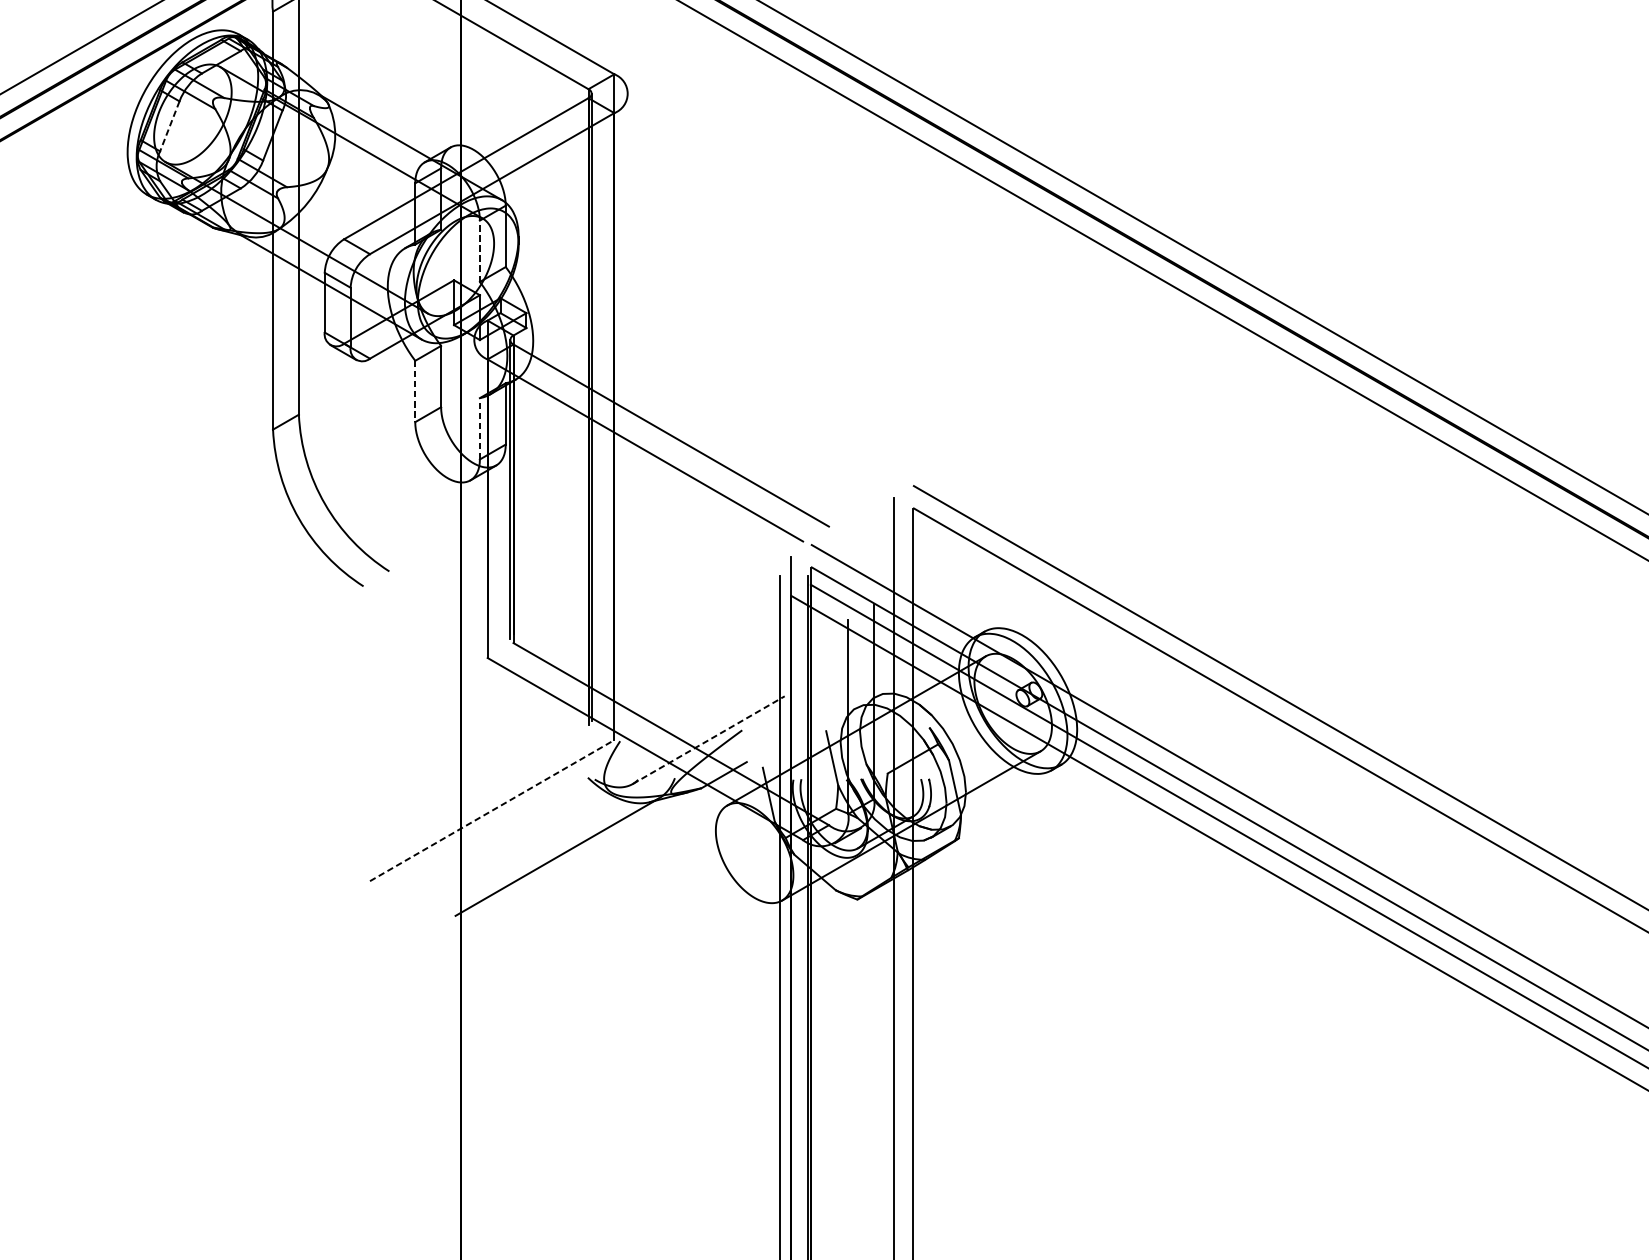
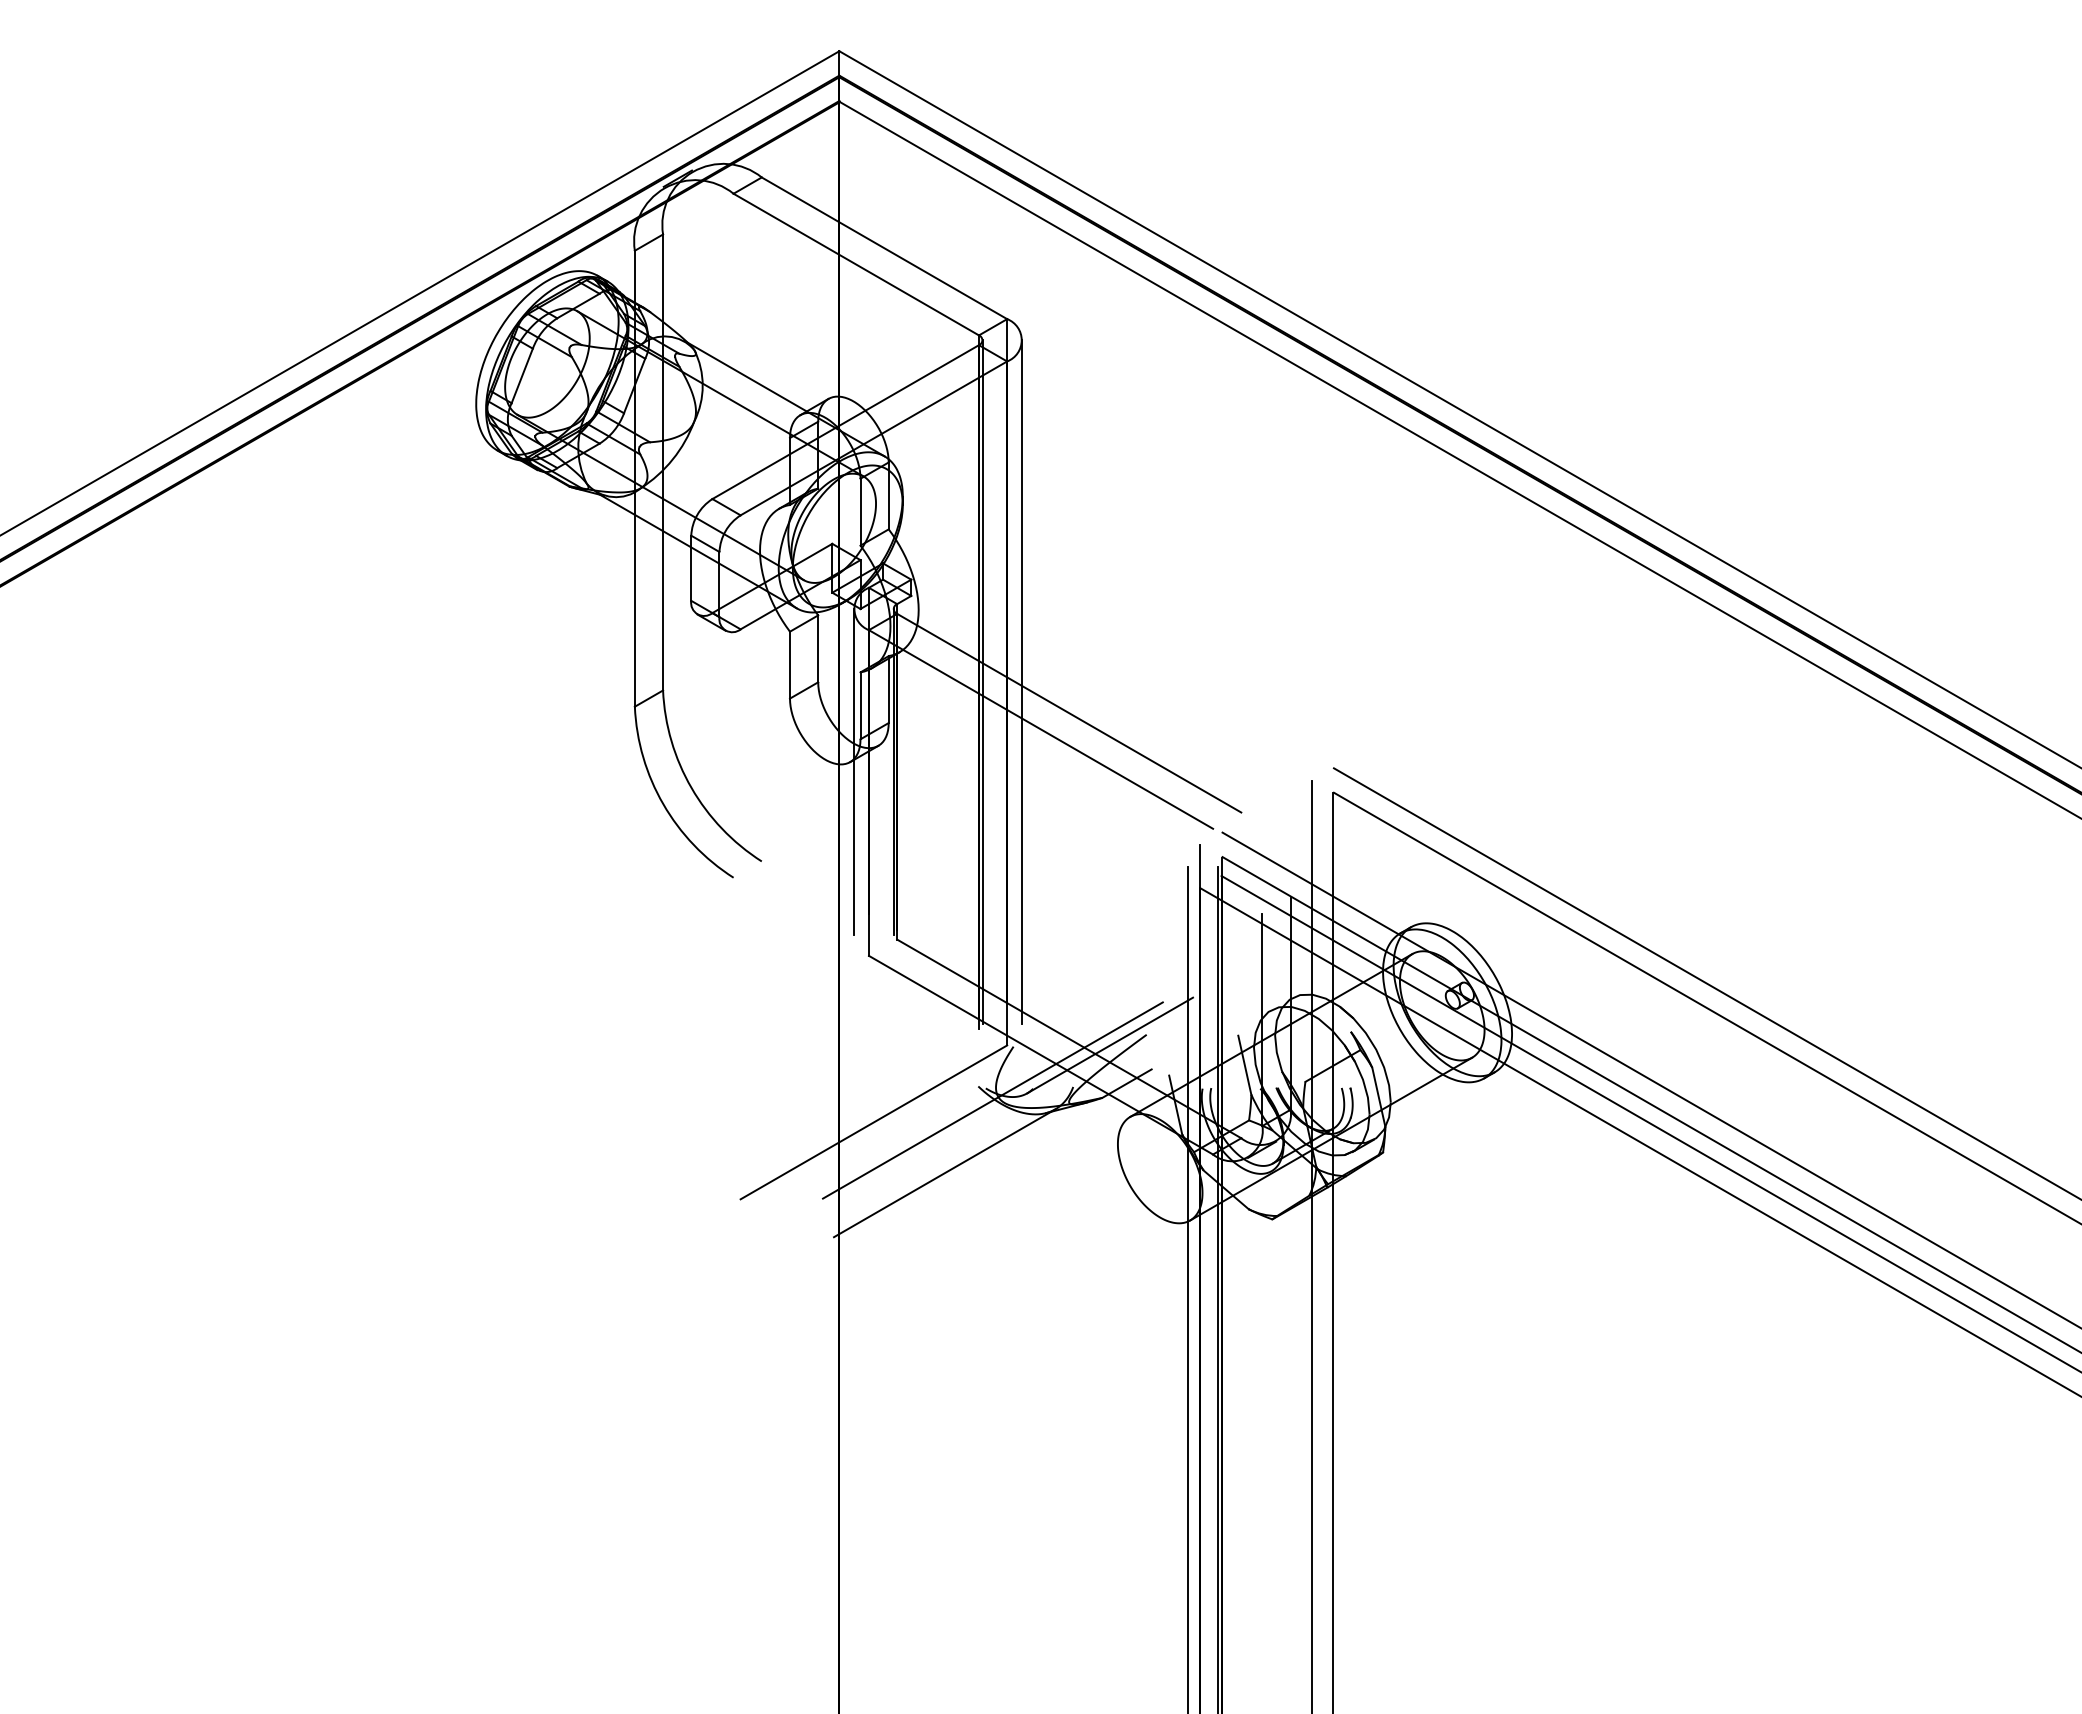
line: (170, 126) -> (522, 376), dashed -> solid
line: (479, 250) -> (860, 511), dashed -> solid
line: (415, 391) -> (790, 665), dashed -> solid
line: (628, 407) -> (1022, 682), added
line: (479, 428) -> (860, 705), dashed -> solid
line: (473, 488) -> (853, 771), added
line: (709, 740) -> (1110, 1045), dashed -> solid
line: (600, 790) -> (992, 1100), added
line: (491, 810) -> (873, 1122), dashed -> solid

